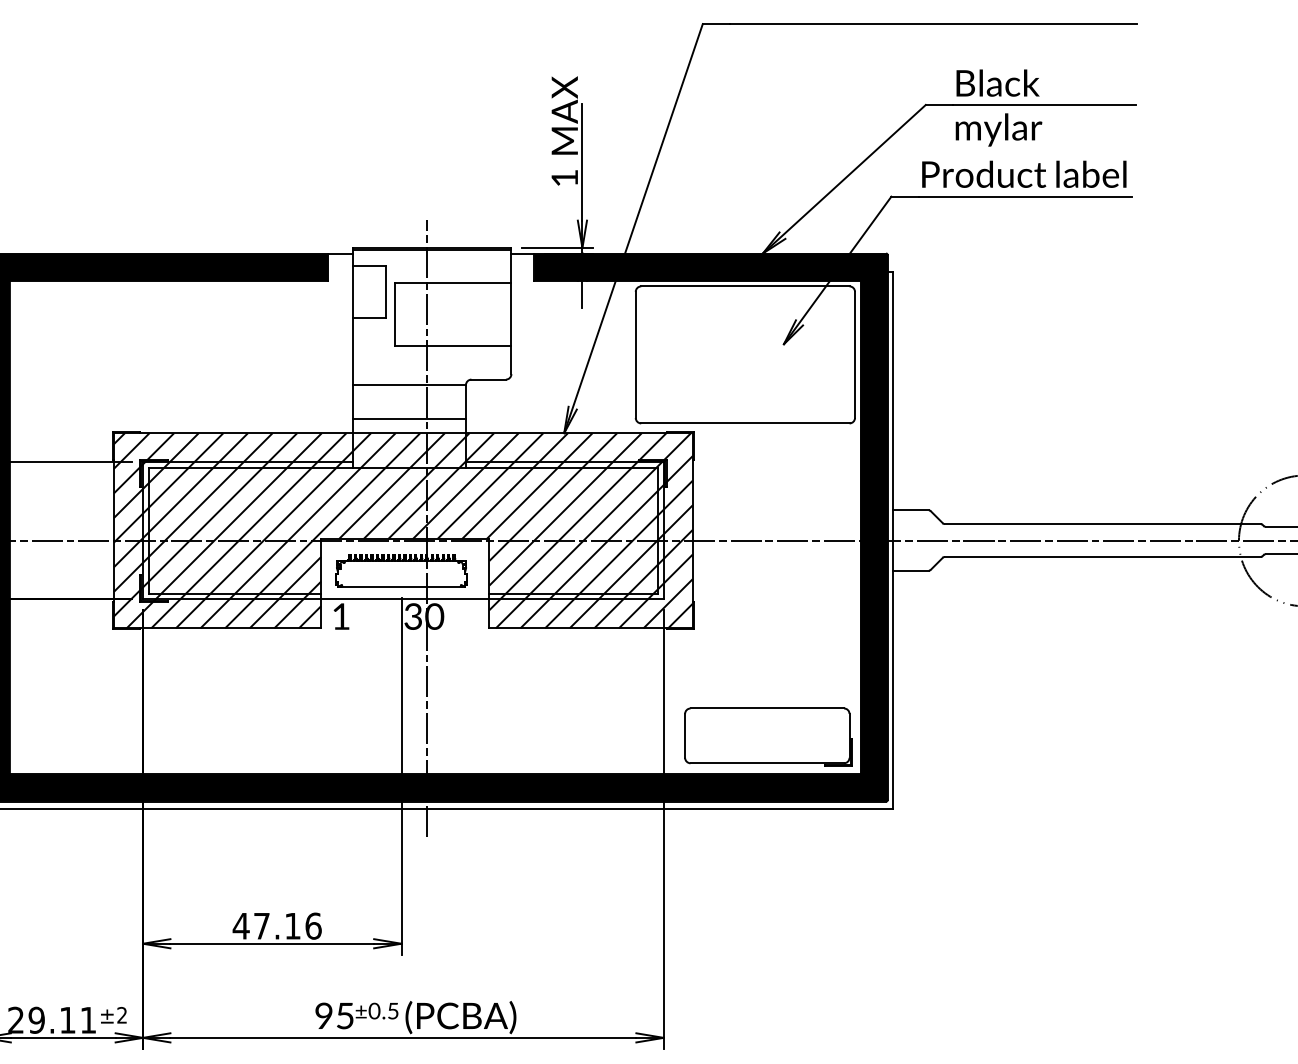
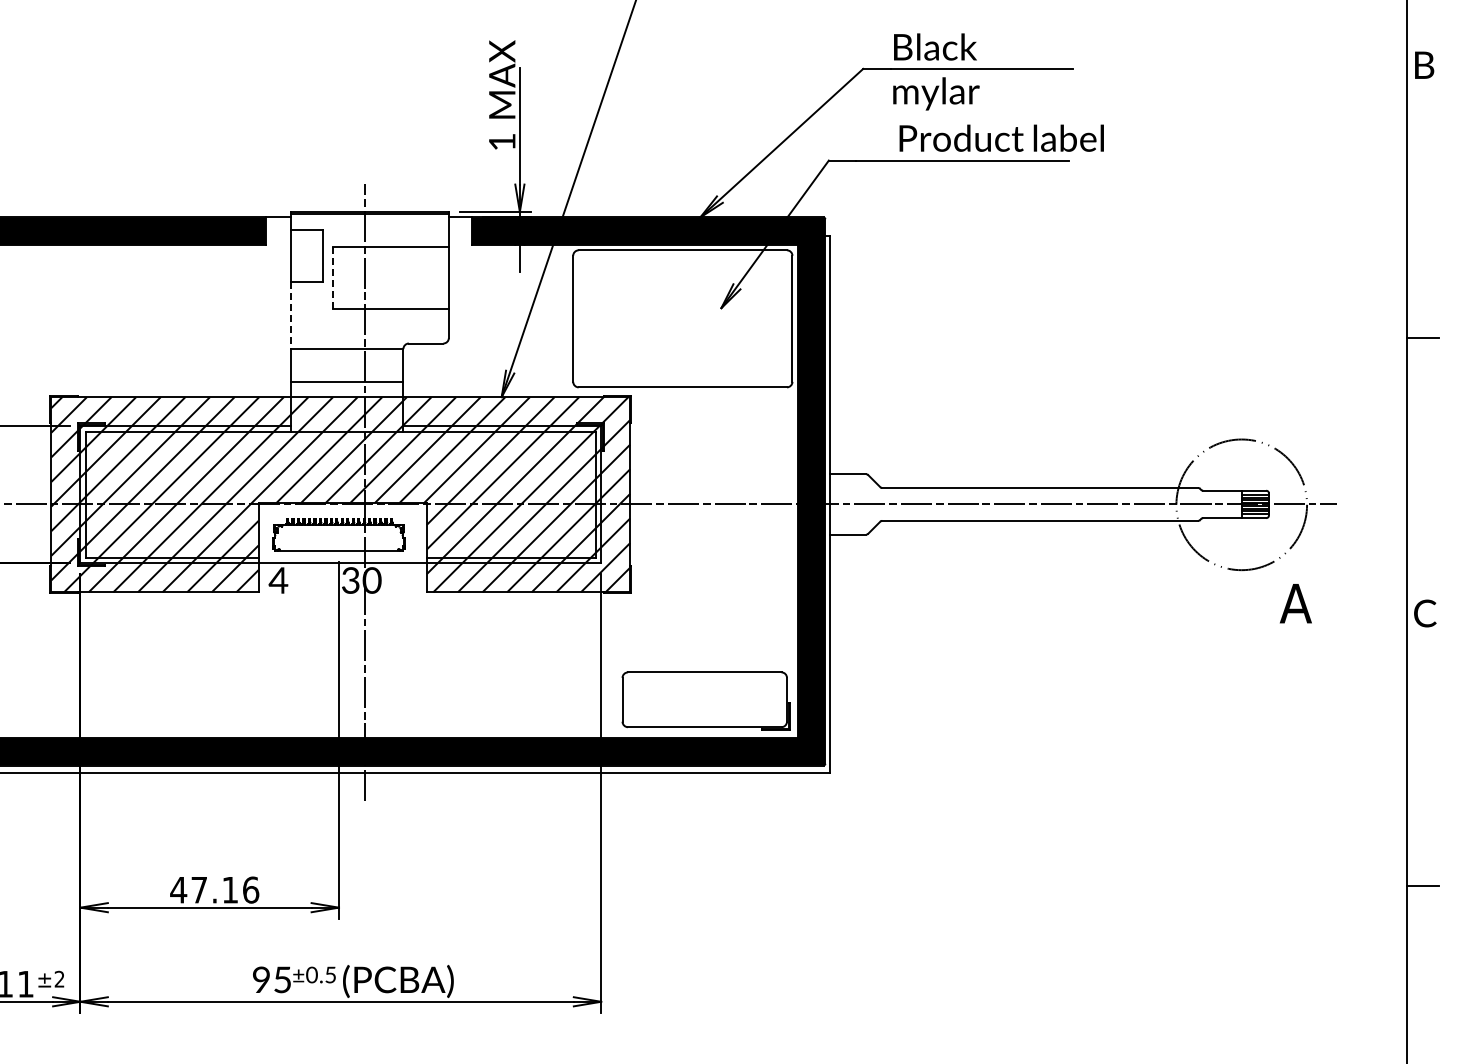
text: (1024, 173) -> (1001, 137), moved
line: (395, 314) -> (332, 278), solid -> dashed
line: (353, 352) -> (290, 316), solid -> dashed
text: (341, 616) -> (278, 580), 1 -> 4

